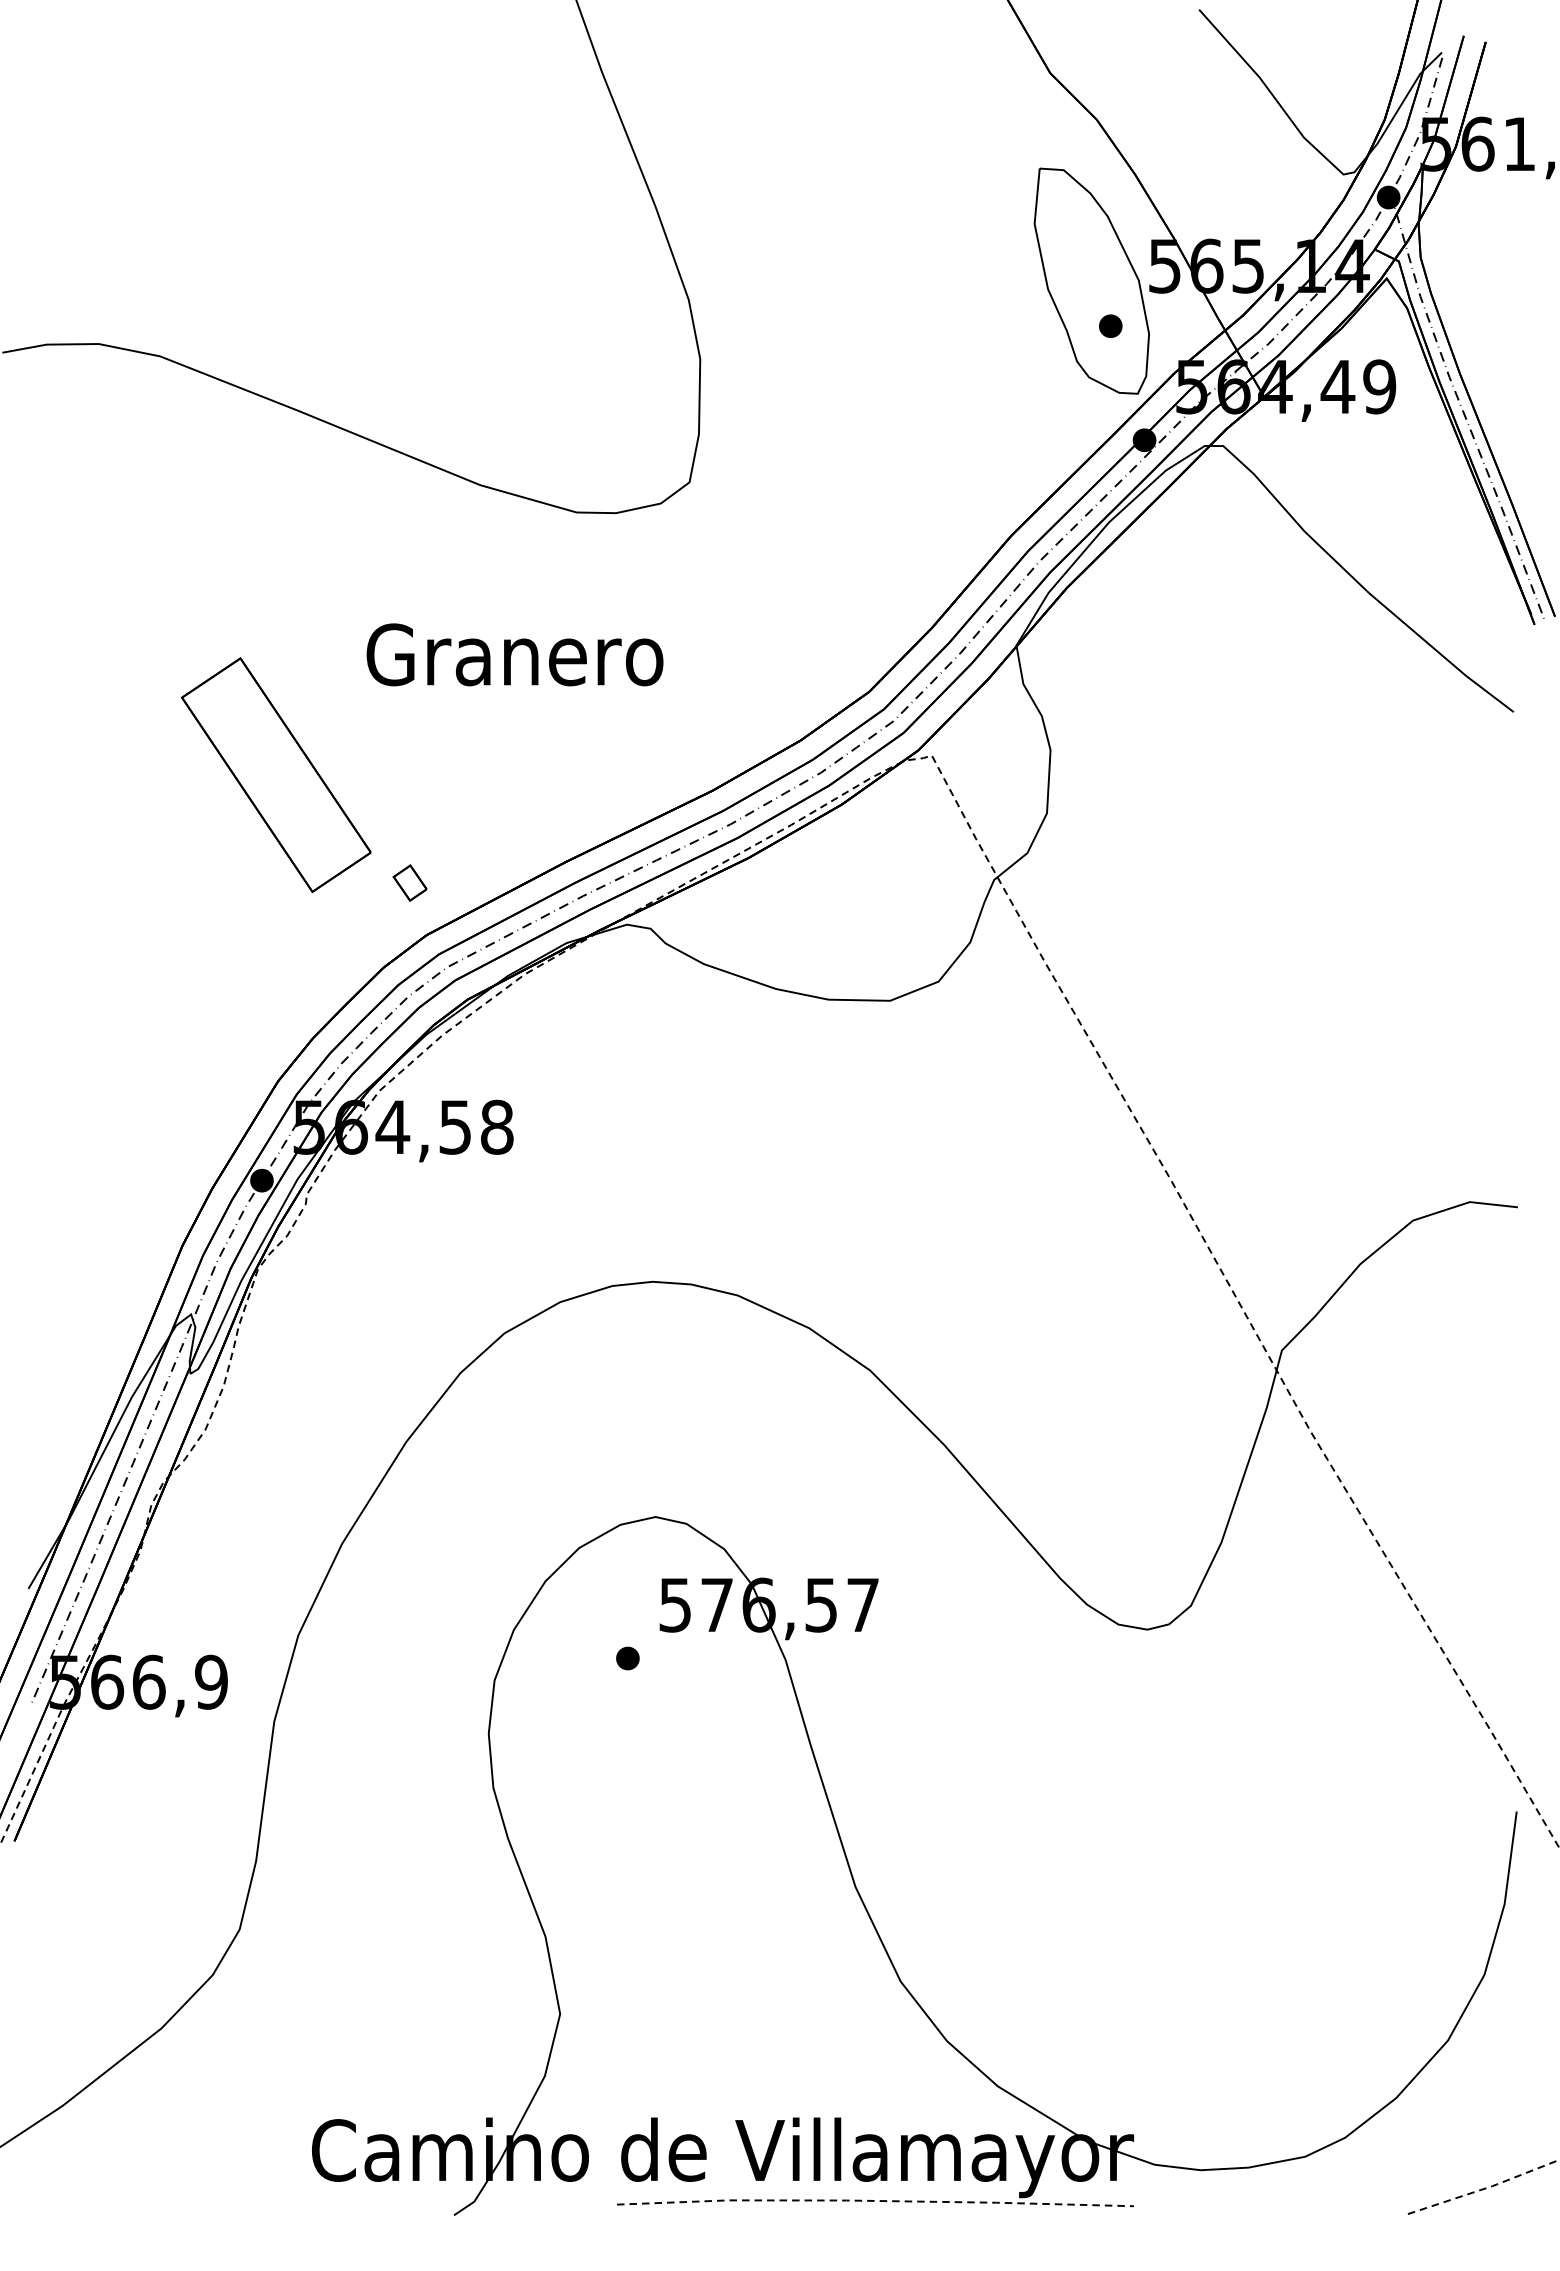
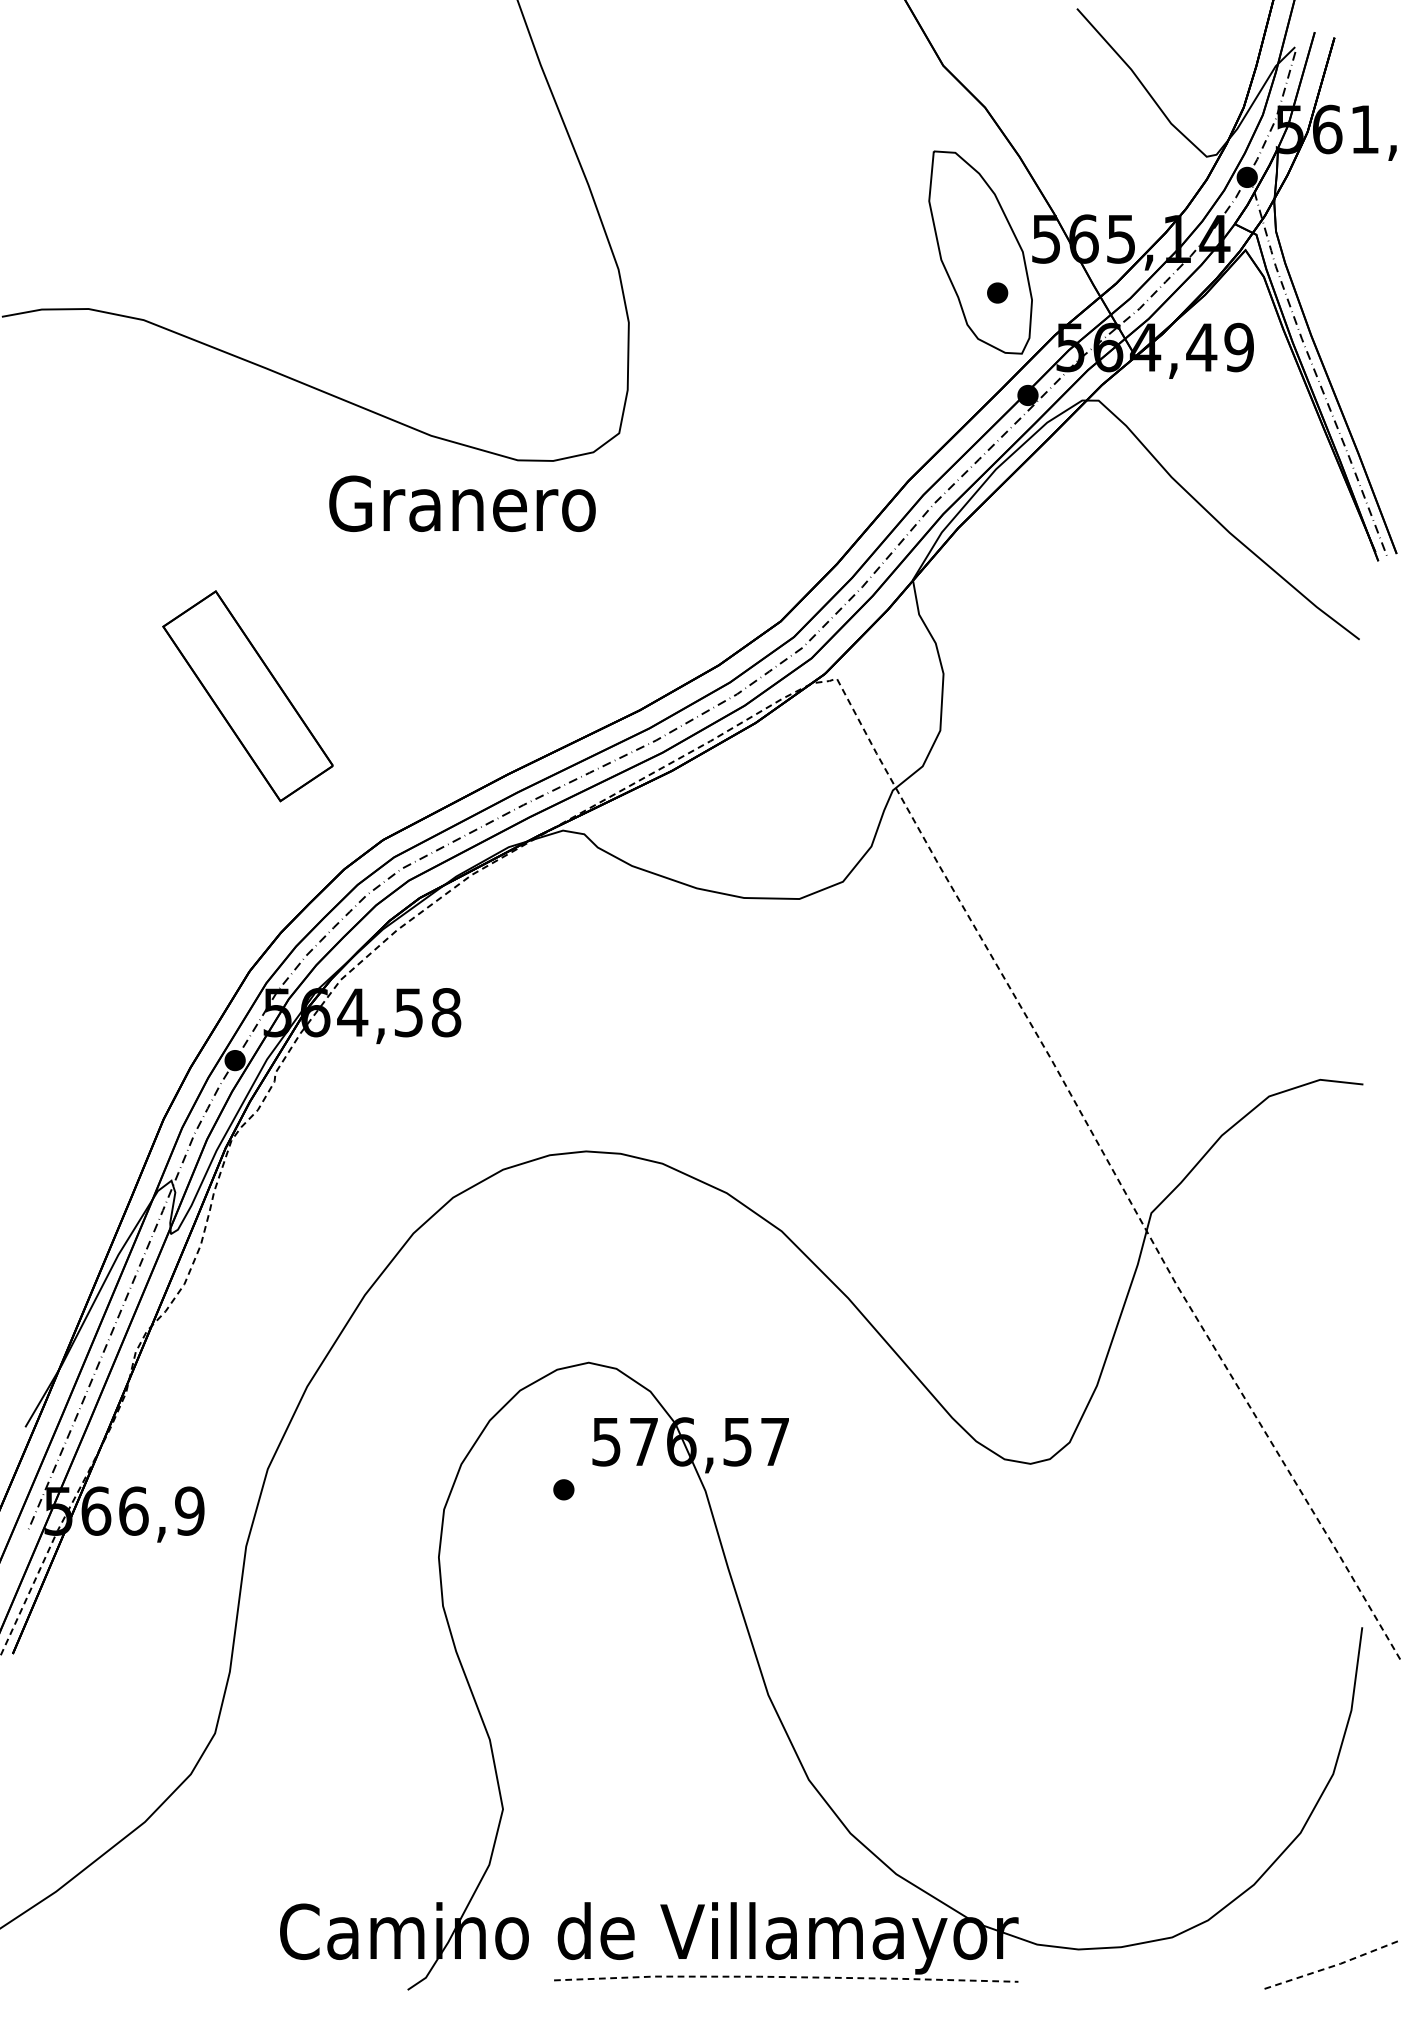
text: (514, 654) -> (462, 503), moved
part: (409, 882) -> (367, 792), removed

